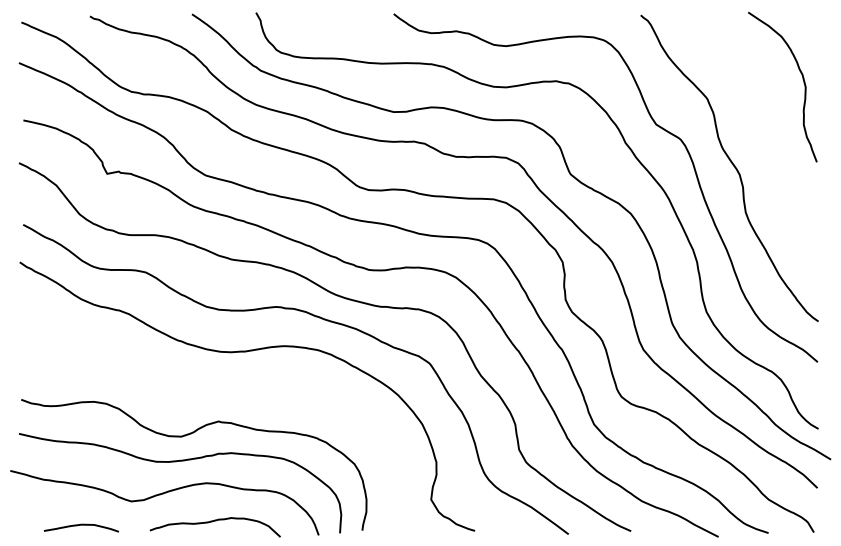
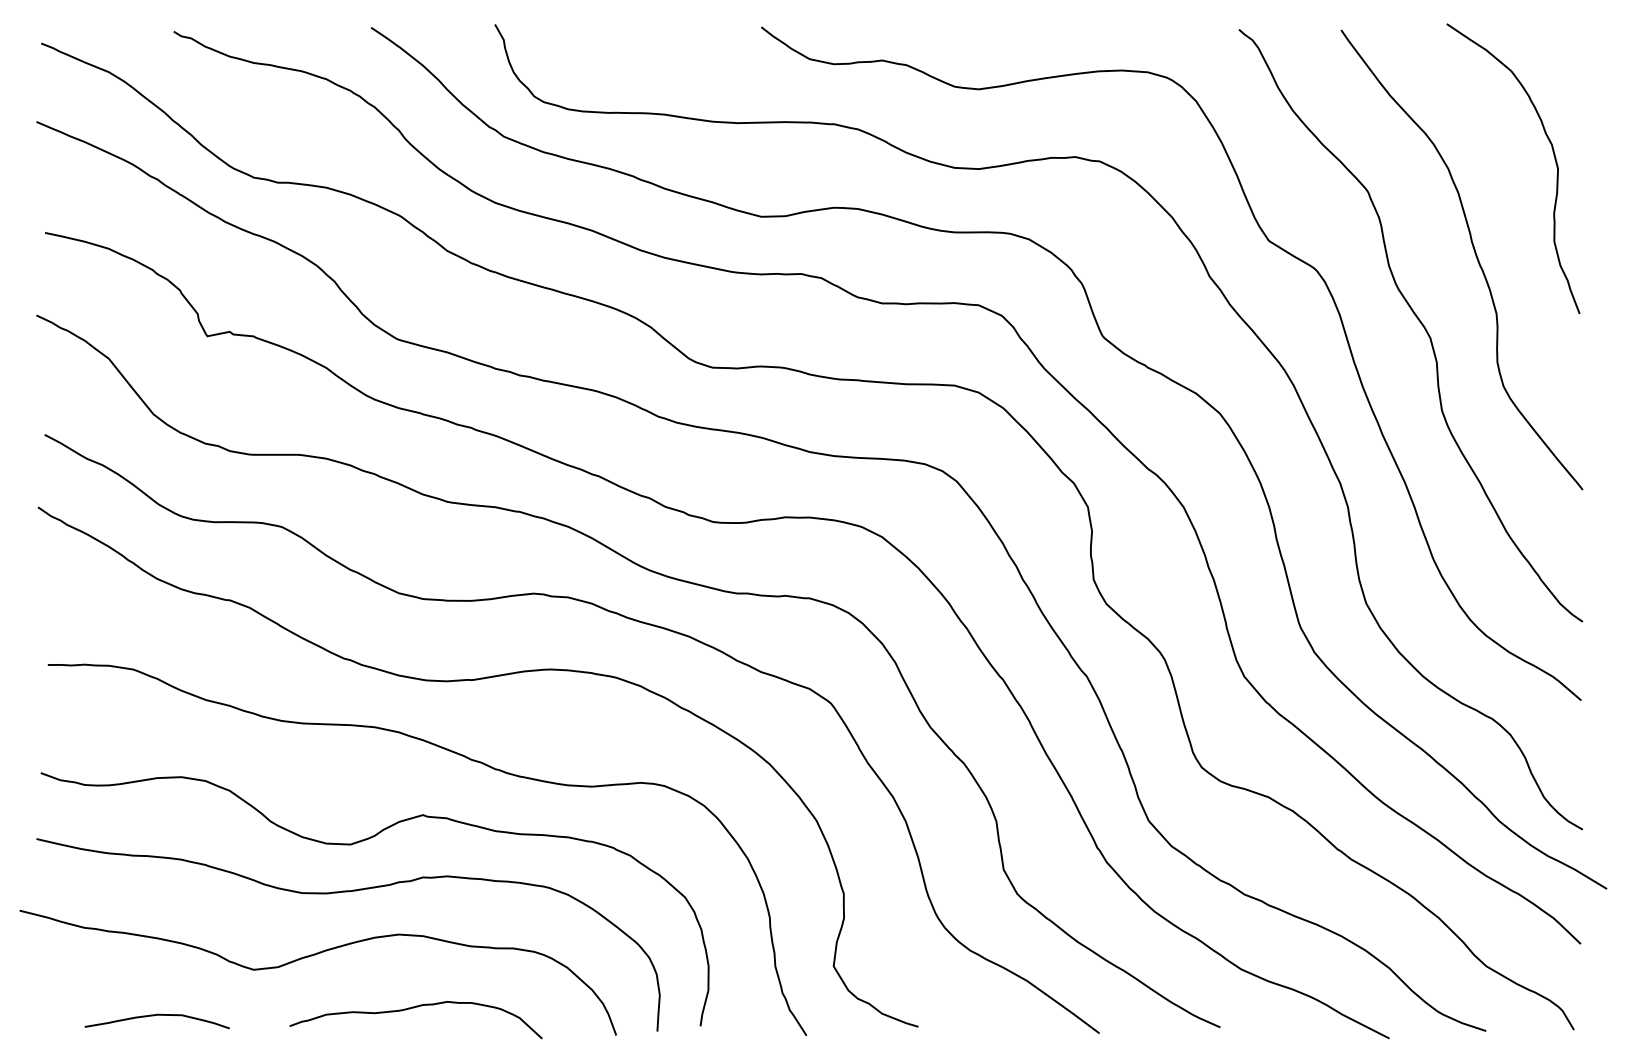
curve: (762, 132) -> (1474, 256), added
curve: (242, 393) -> (468, 761), added

